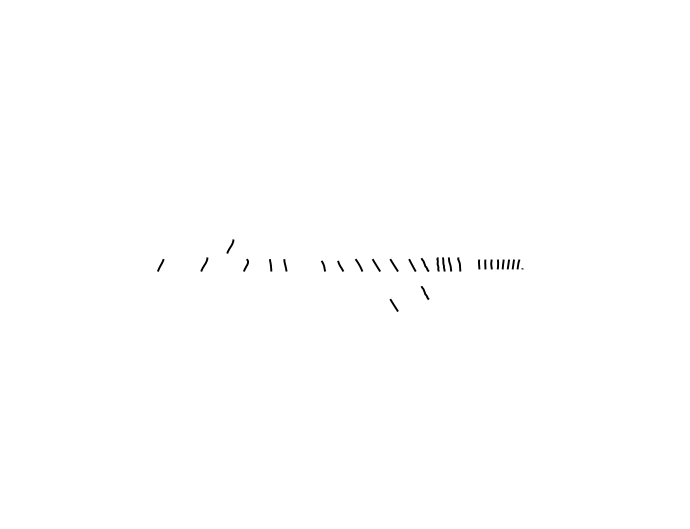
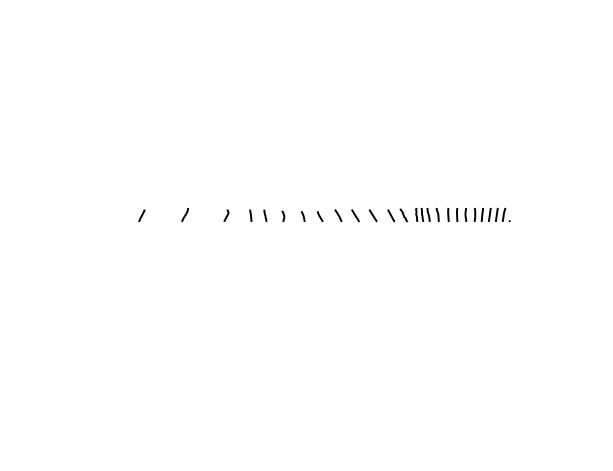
line: (230, 246) -> (210, 197), removed
part: (500, 264) -> (478, 214), size x1.43
curve: (303, 265) -> (283, 215), added
line: (424, 292) -> (403, 242), removed
line: (393, 305) -> (372, 255), removed

